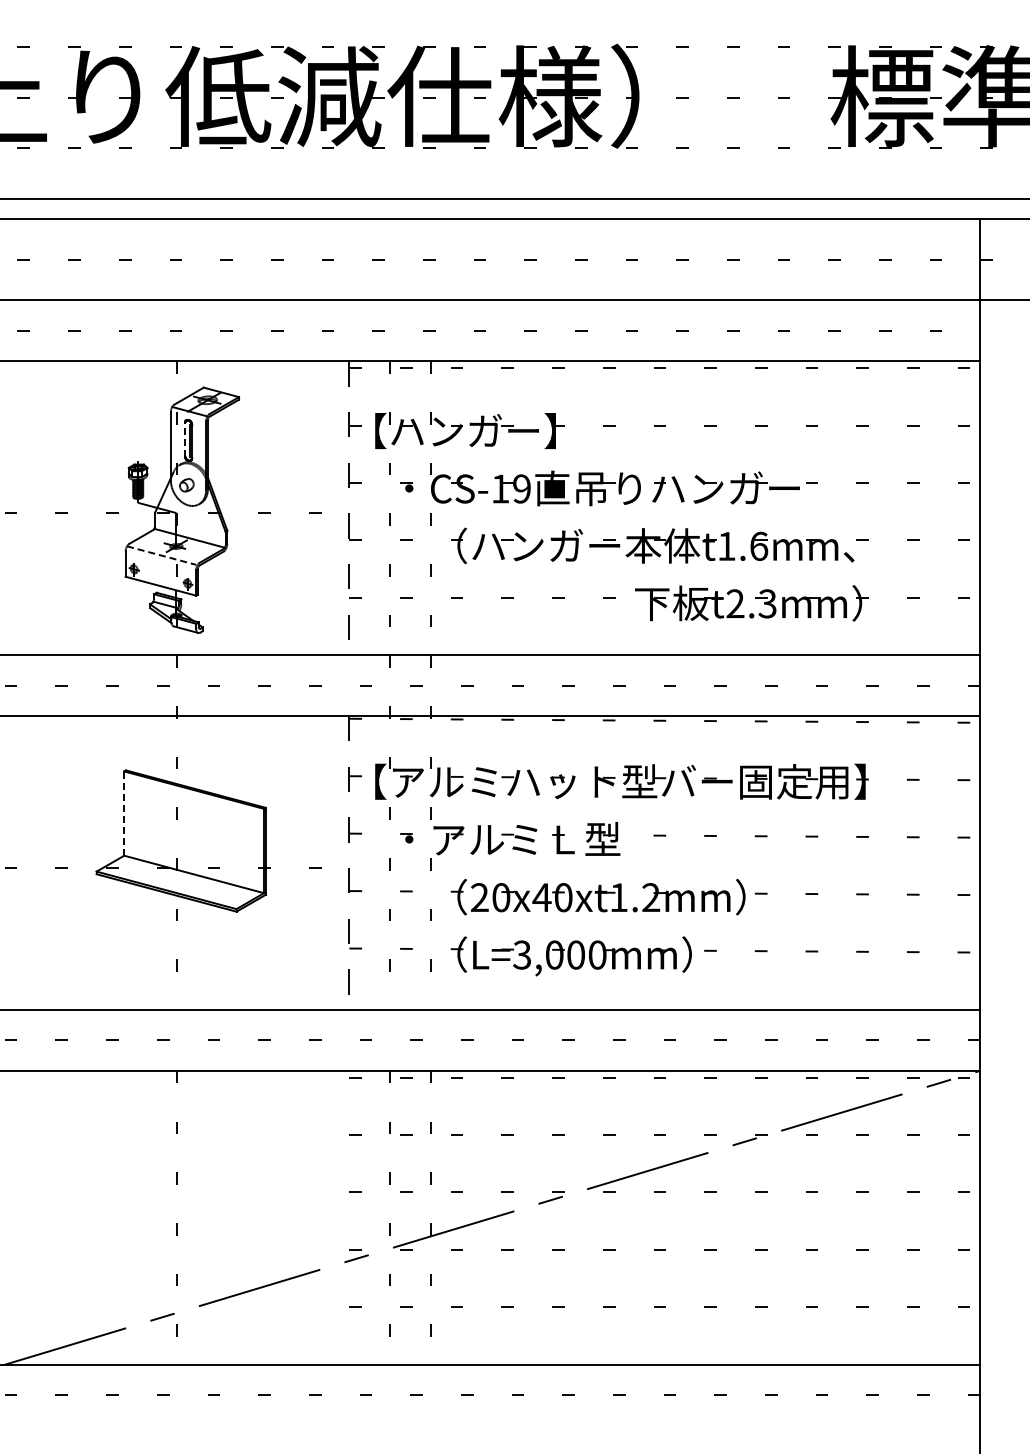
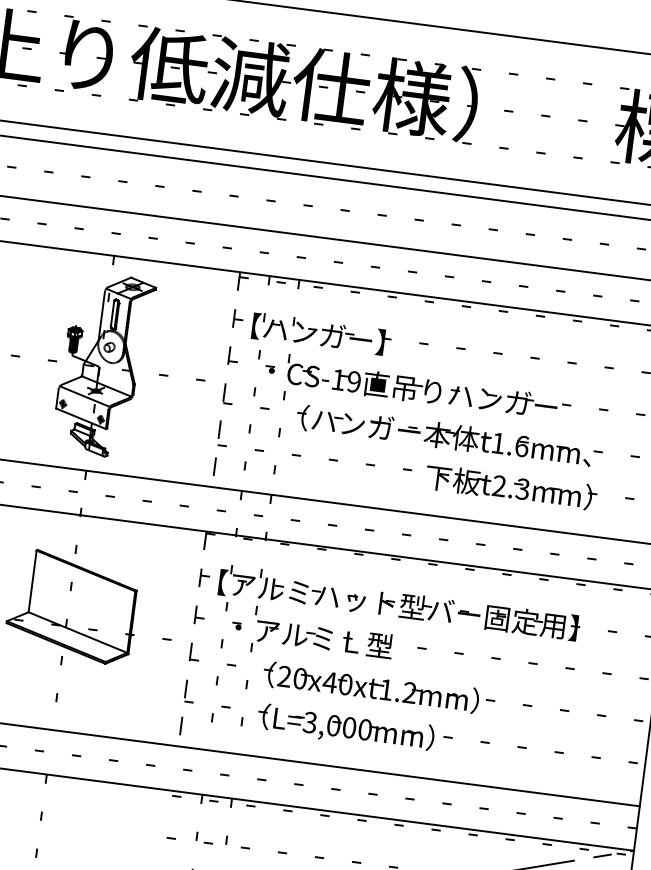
line: (185, 440) -> (112, 314), dashed -> solid
line: (161, 555) -> (84, 396), dashed -> solid
line: (124, 813) -> (32, 581), dashed -> solid

